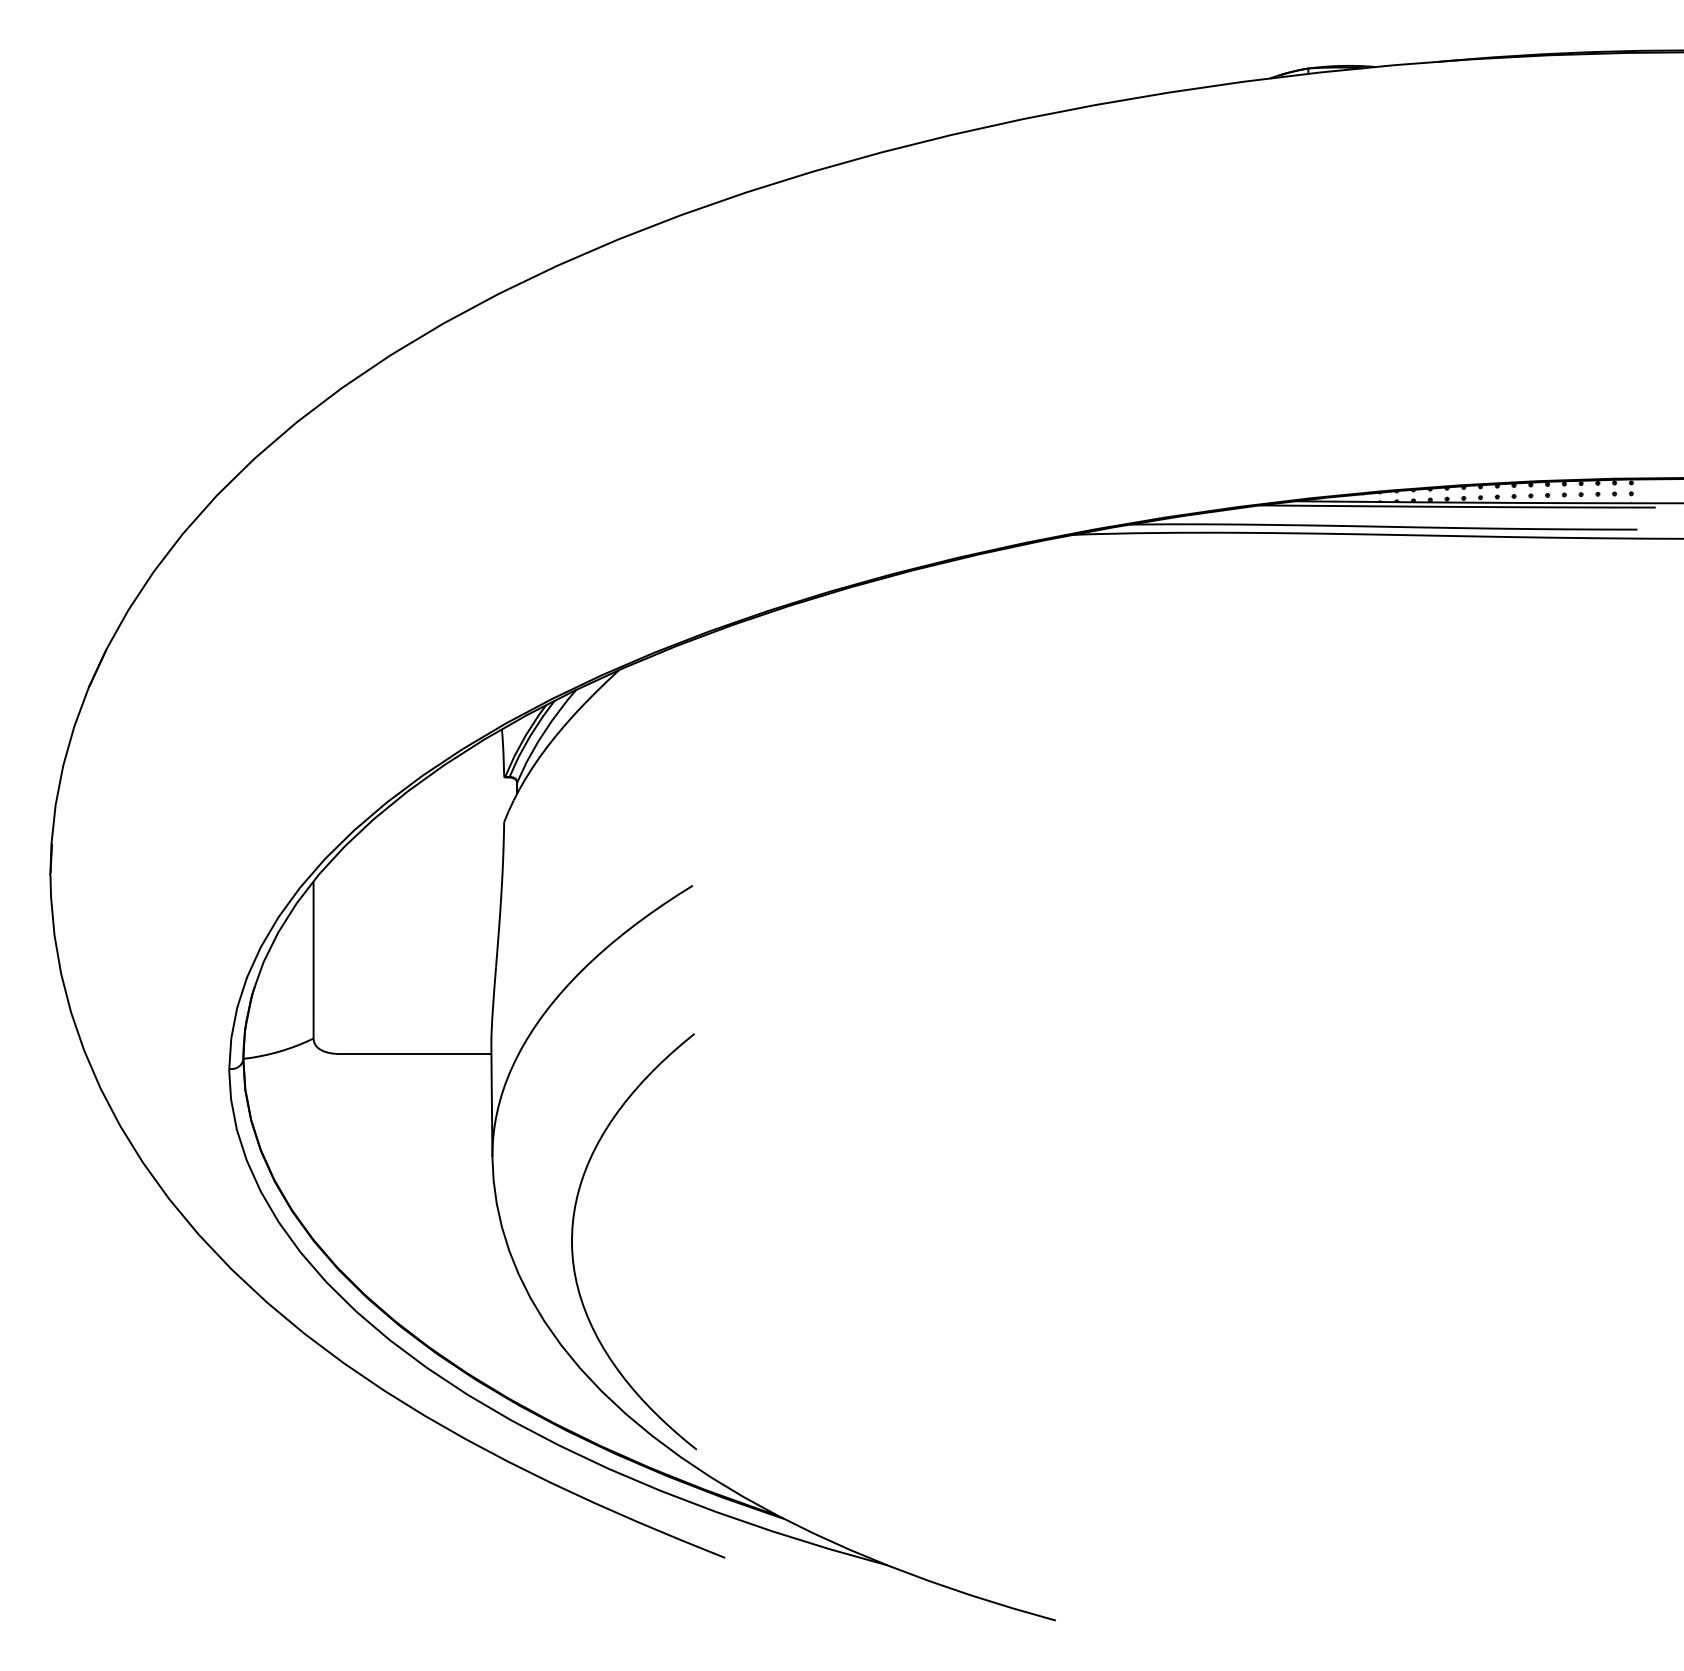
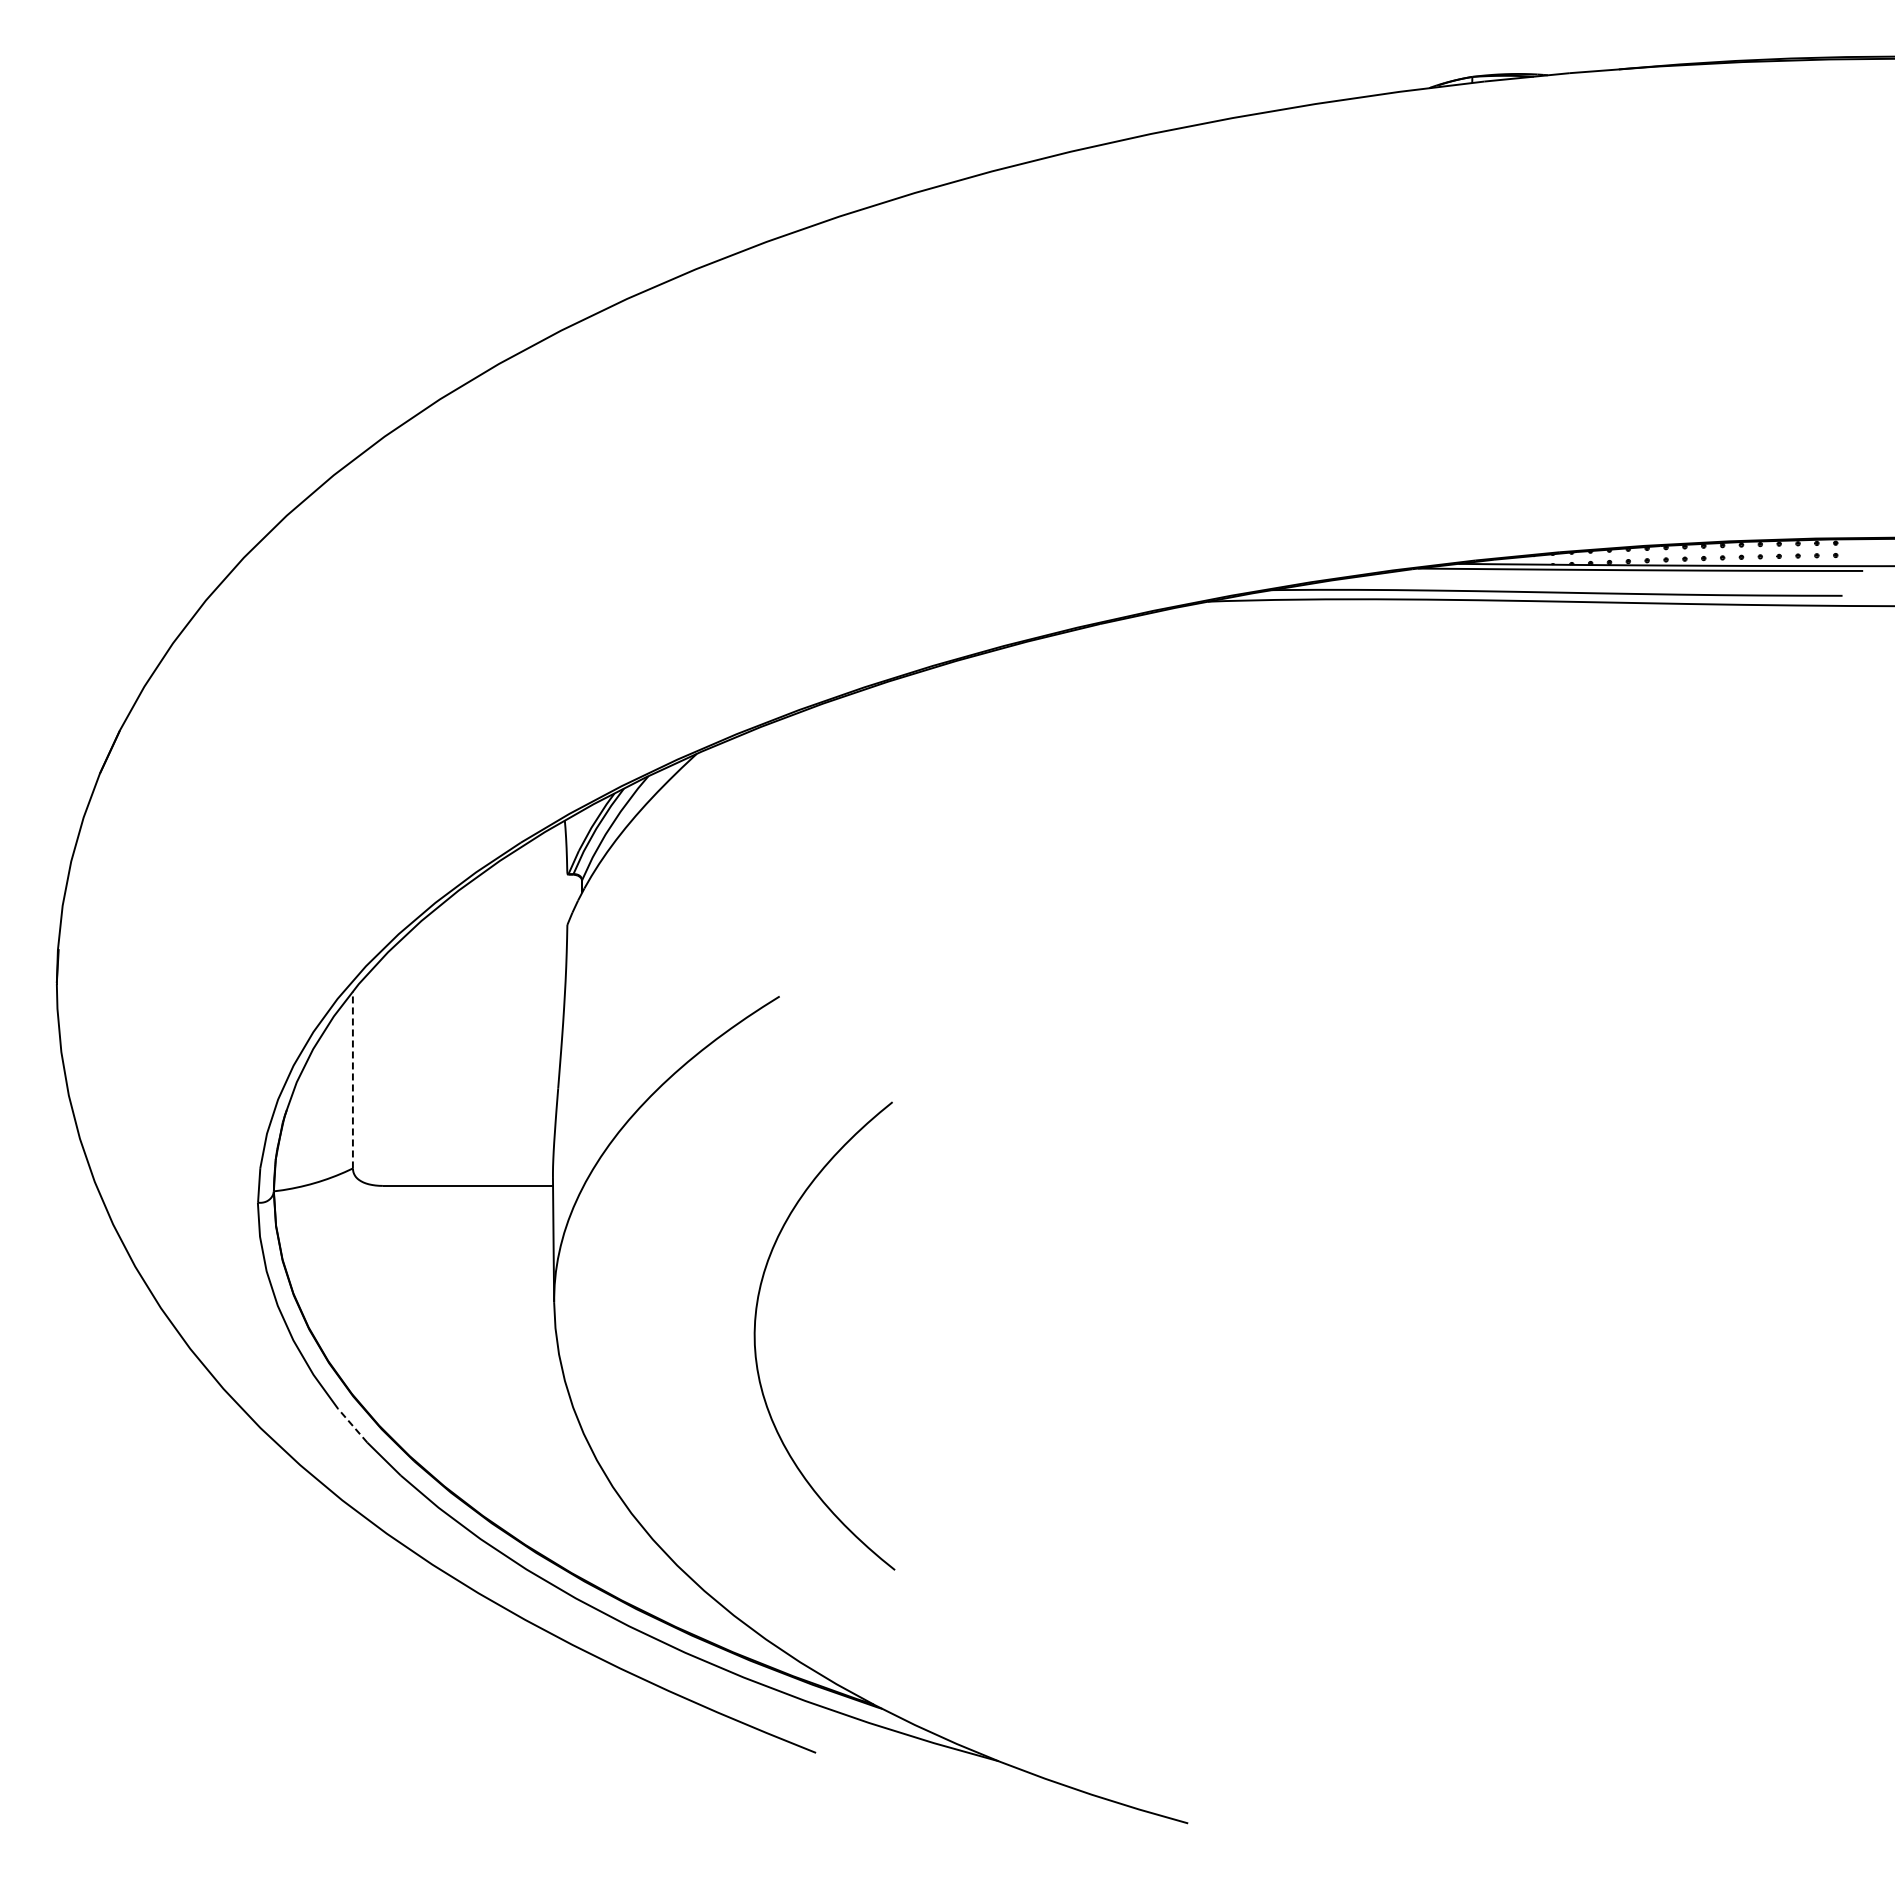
line: (313, 959) -> (352, 1079), solid -> dashed
curve: (572, 1241) -> (755, 1335), moved
line: (313, 1266) -> (352, 1425), solid -> dashed

